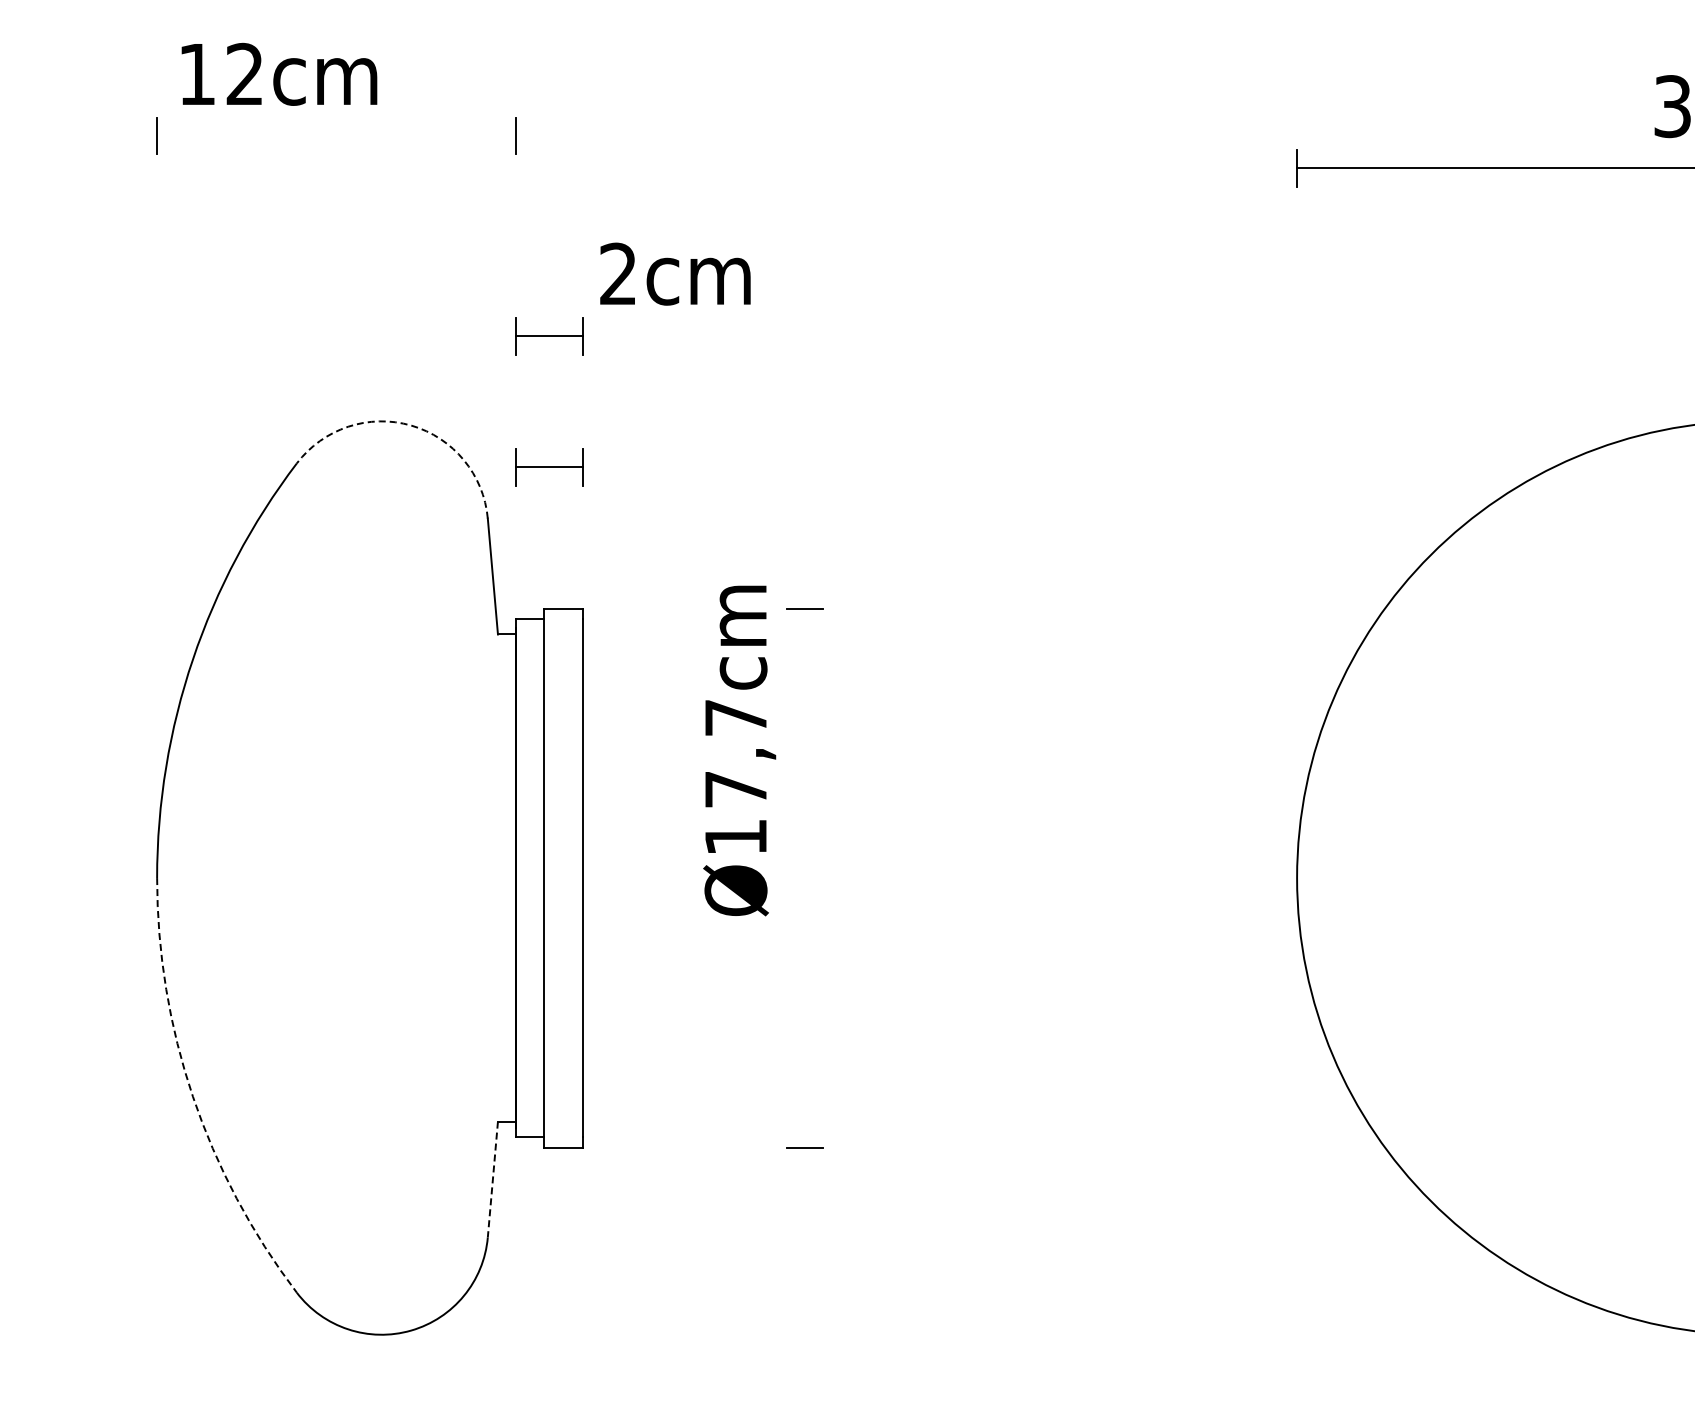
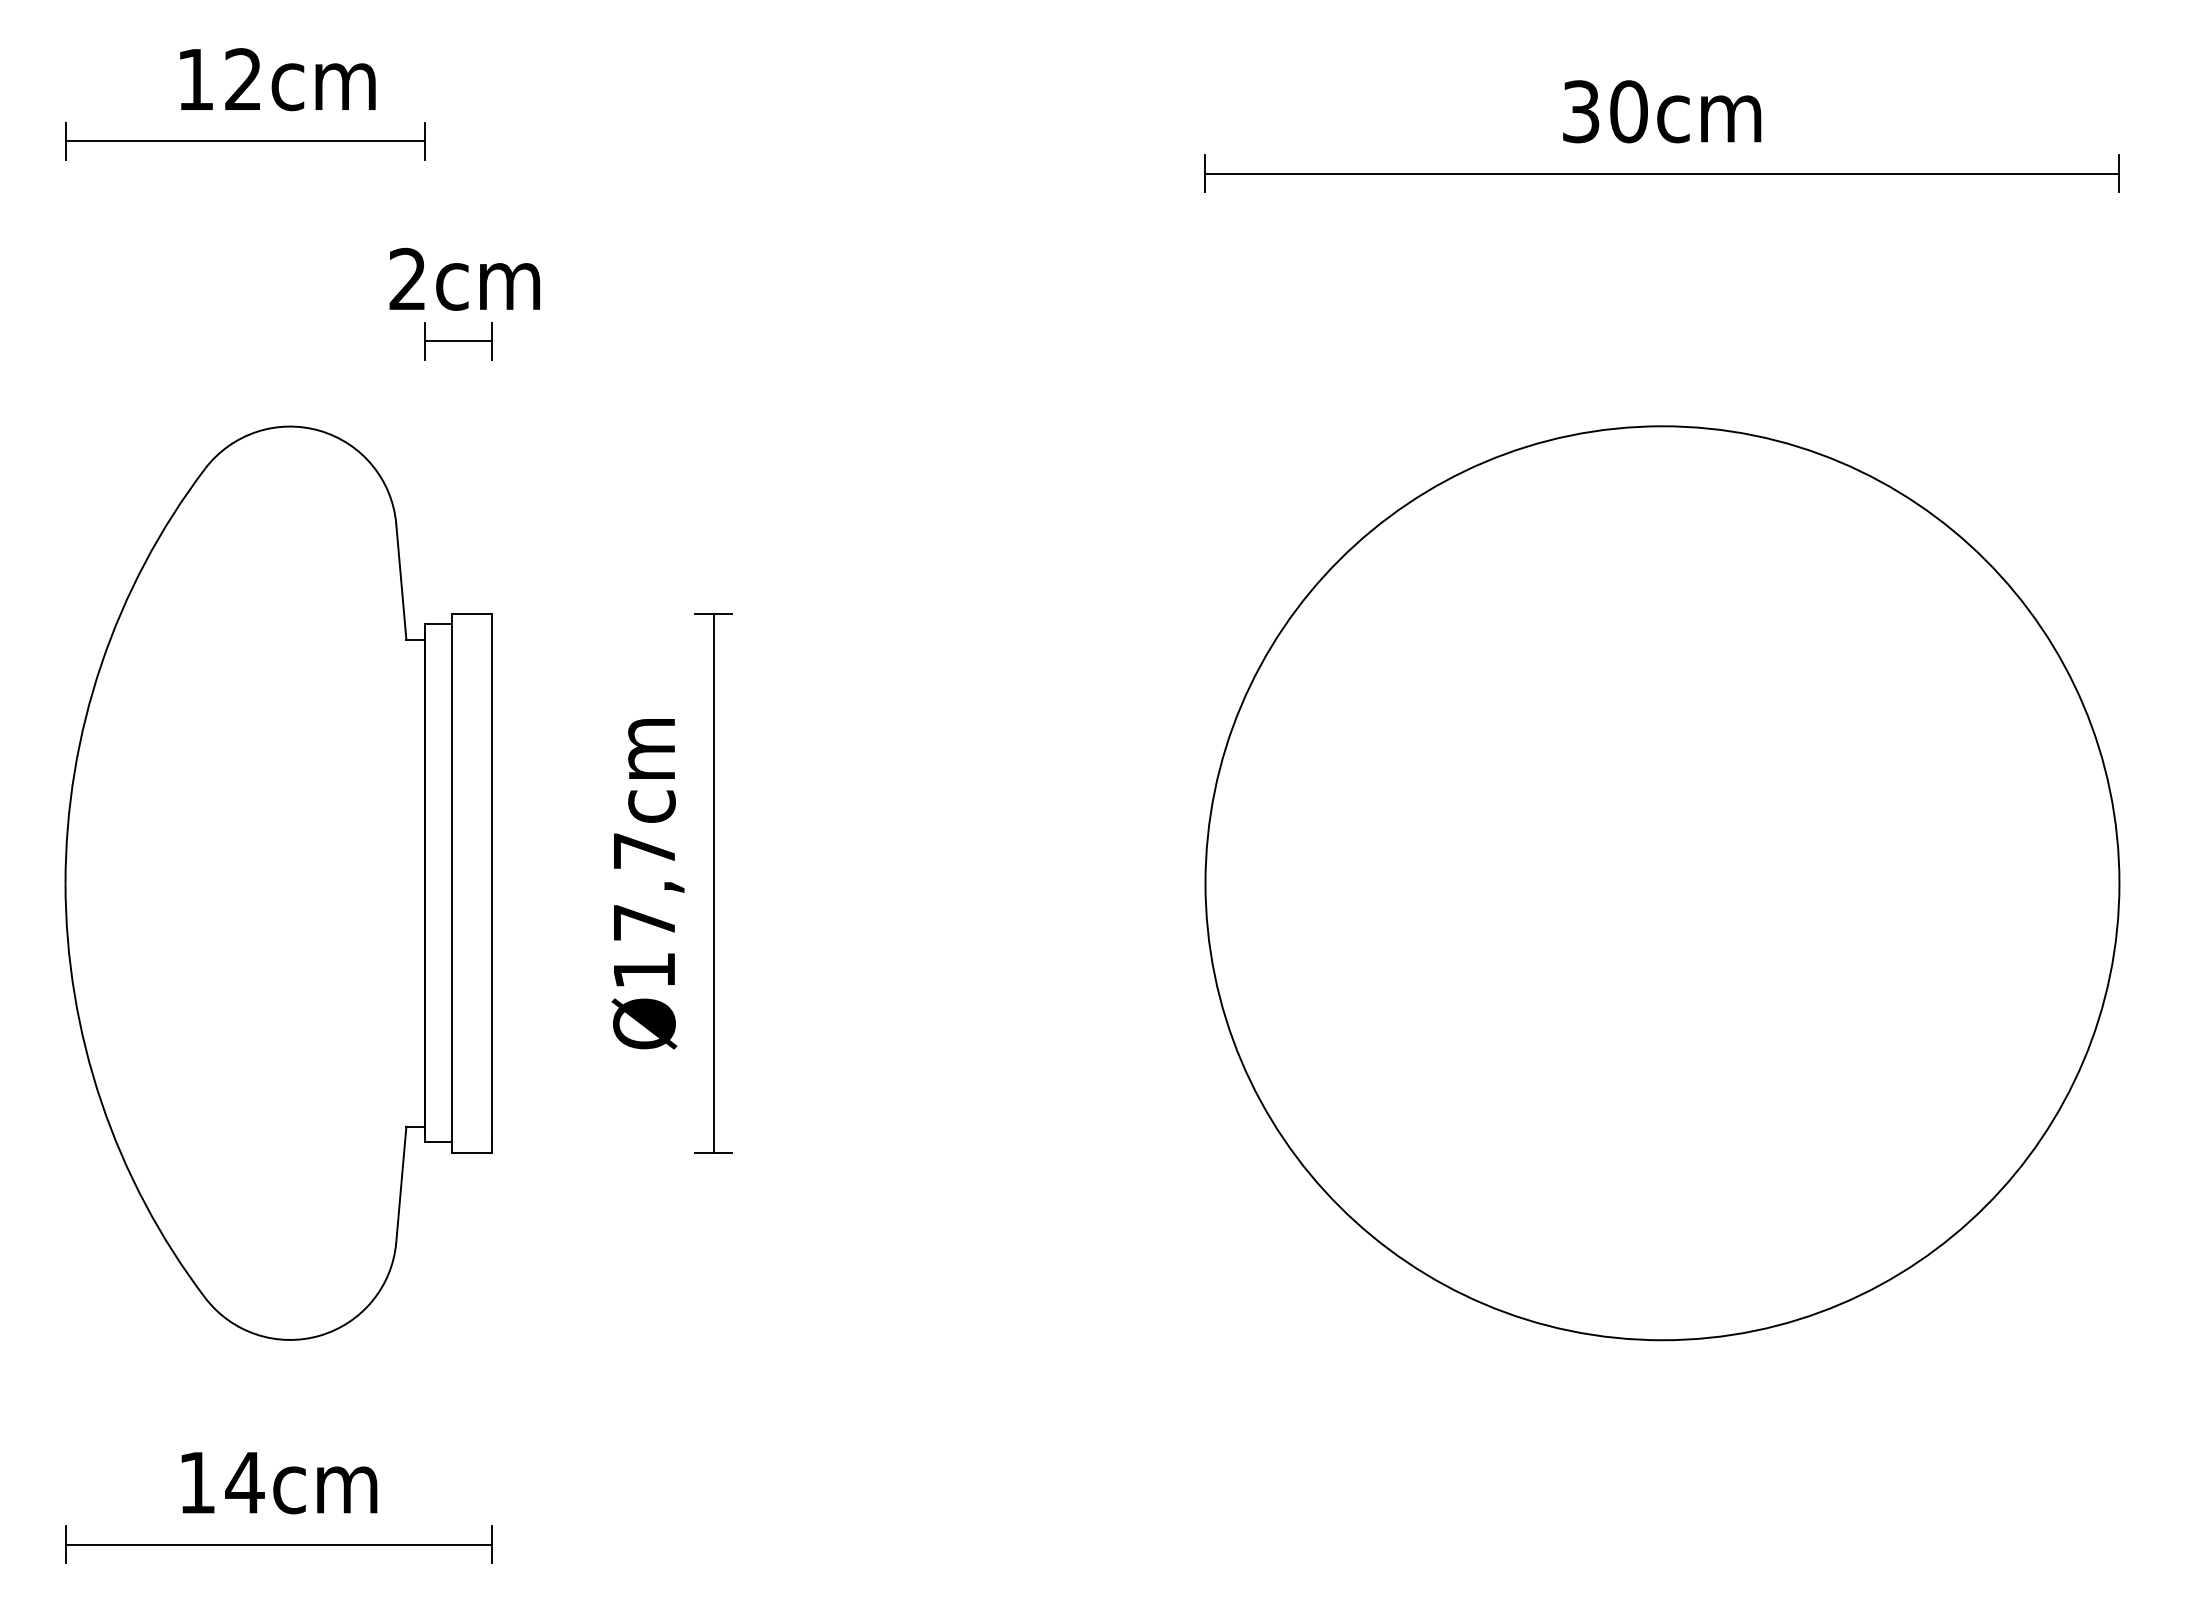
text: (279, 74) -> (277, 79), moved
line: (336, 136) -> (244, 141), added
text: (675, 273) -> (464, 278), moved
arc: (411, 425) -> (319, 430), dashed -> solid
part: (550, 467) -> (458, 472), removed
text: (739, 751) -> (647, 884), moved
line: (805, 877) -> (713, 882), added
arc: (193, 1097) -> (101, 1102), dashed -> solid
line: (493, 1180) -> (401, 1185), dashed -> solid

